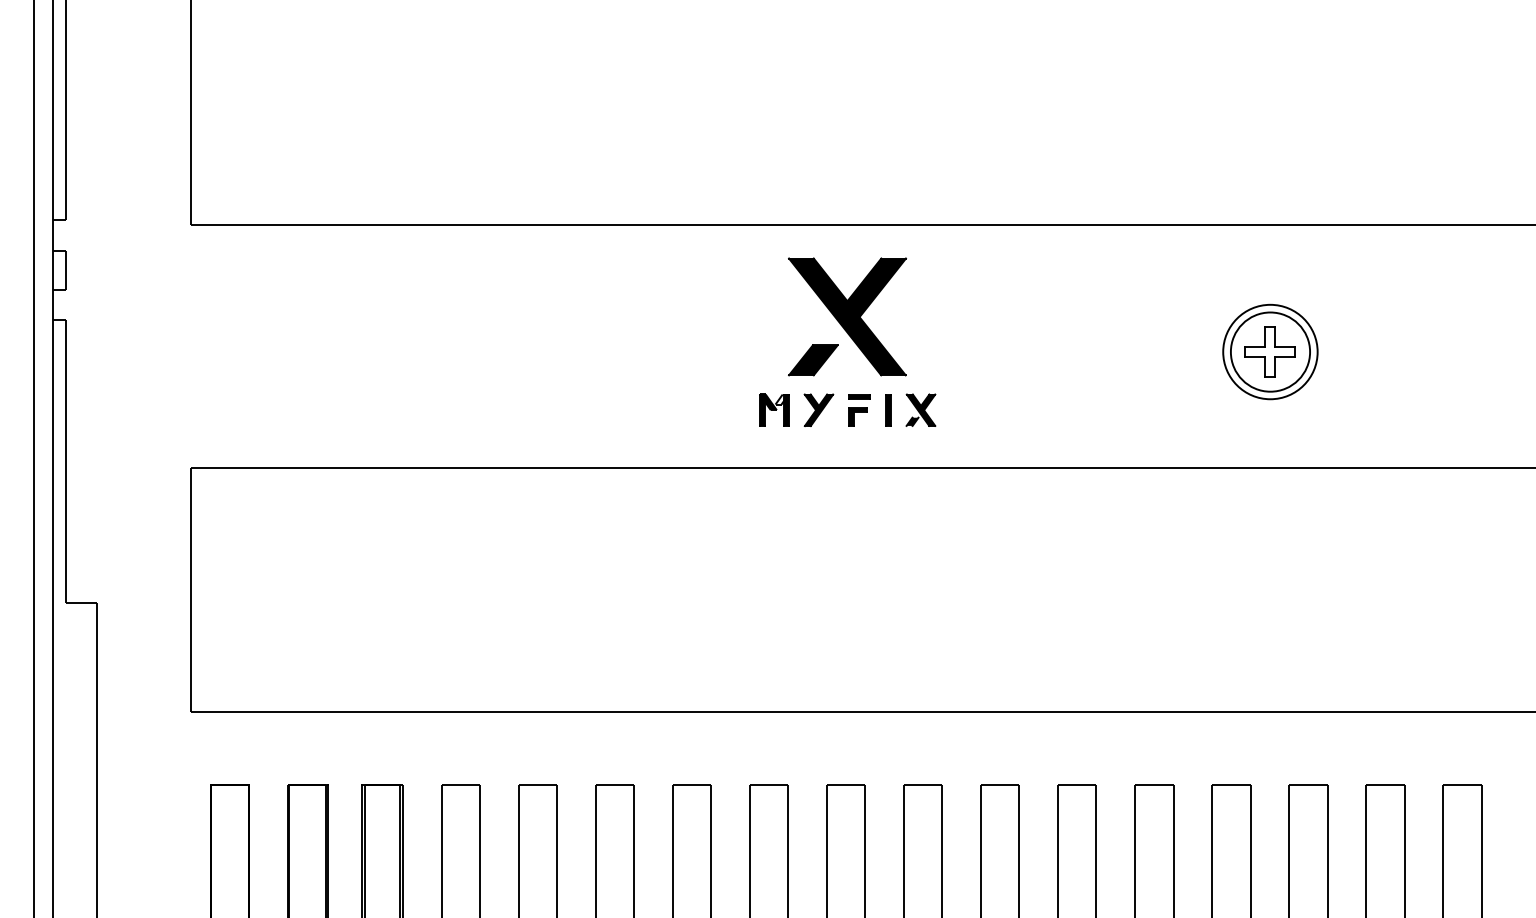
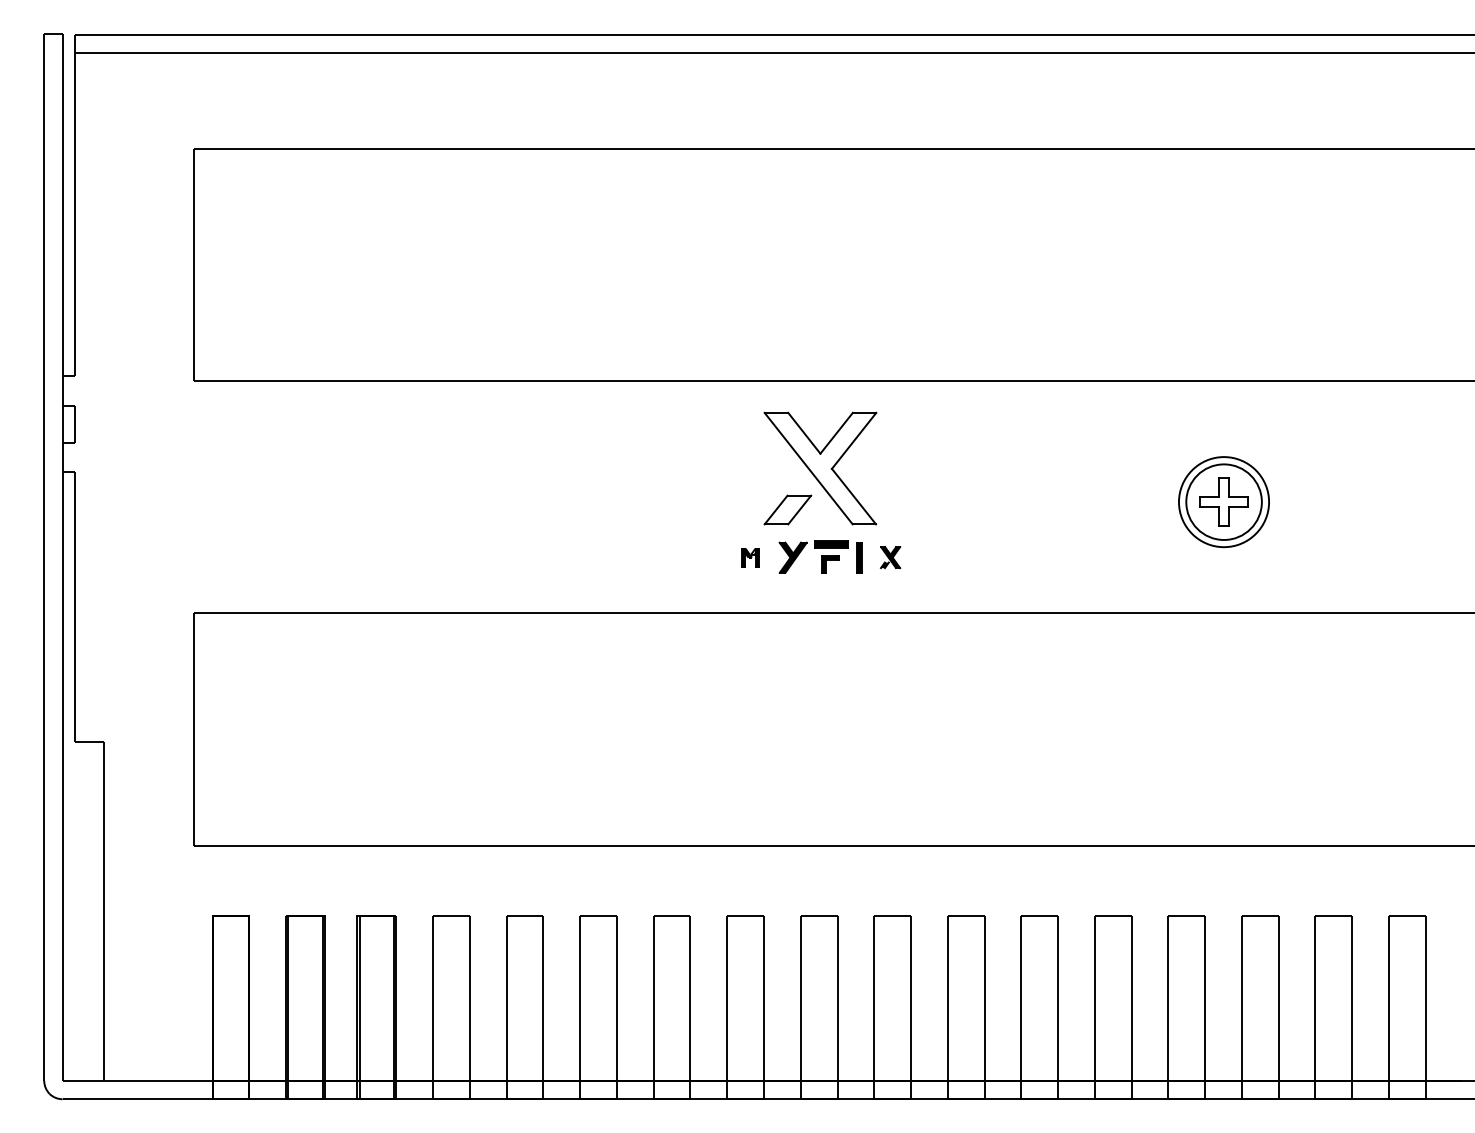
fill: (847, 316) -> (820, 468), removed
fill: (812, 359) -> (787, 509), removed
part: (859, 396) -> (831, 544), size x1.6
part: (774, 410) -> (750, 557), size x0.6
part: (920, 410) -> (890, 557), size x0.7

